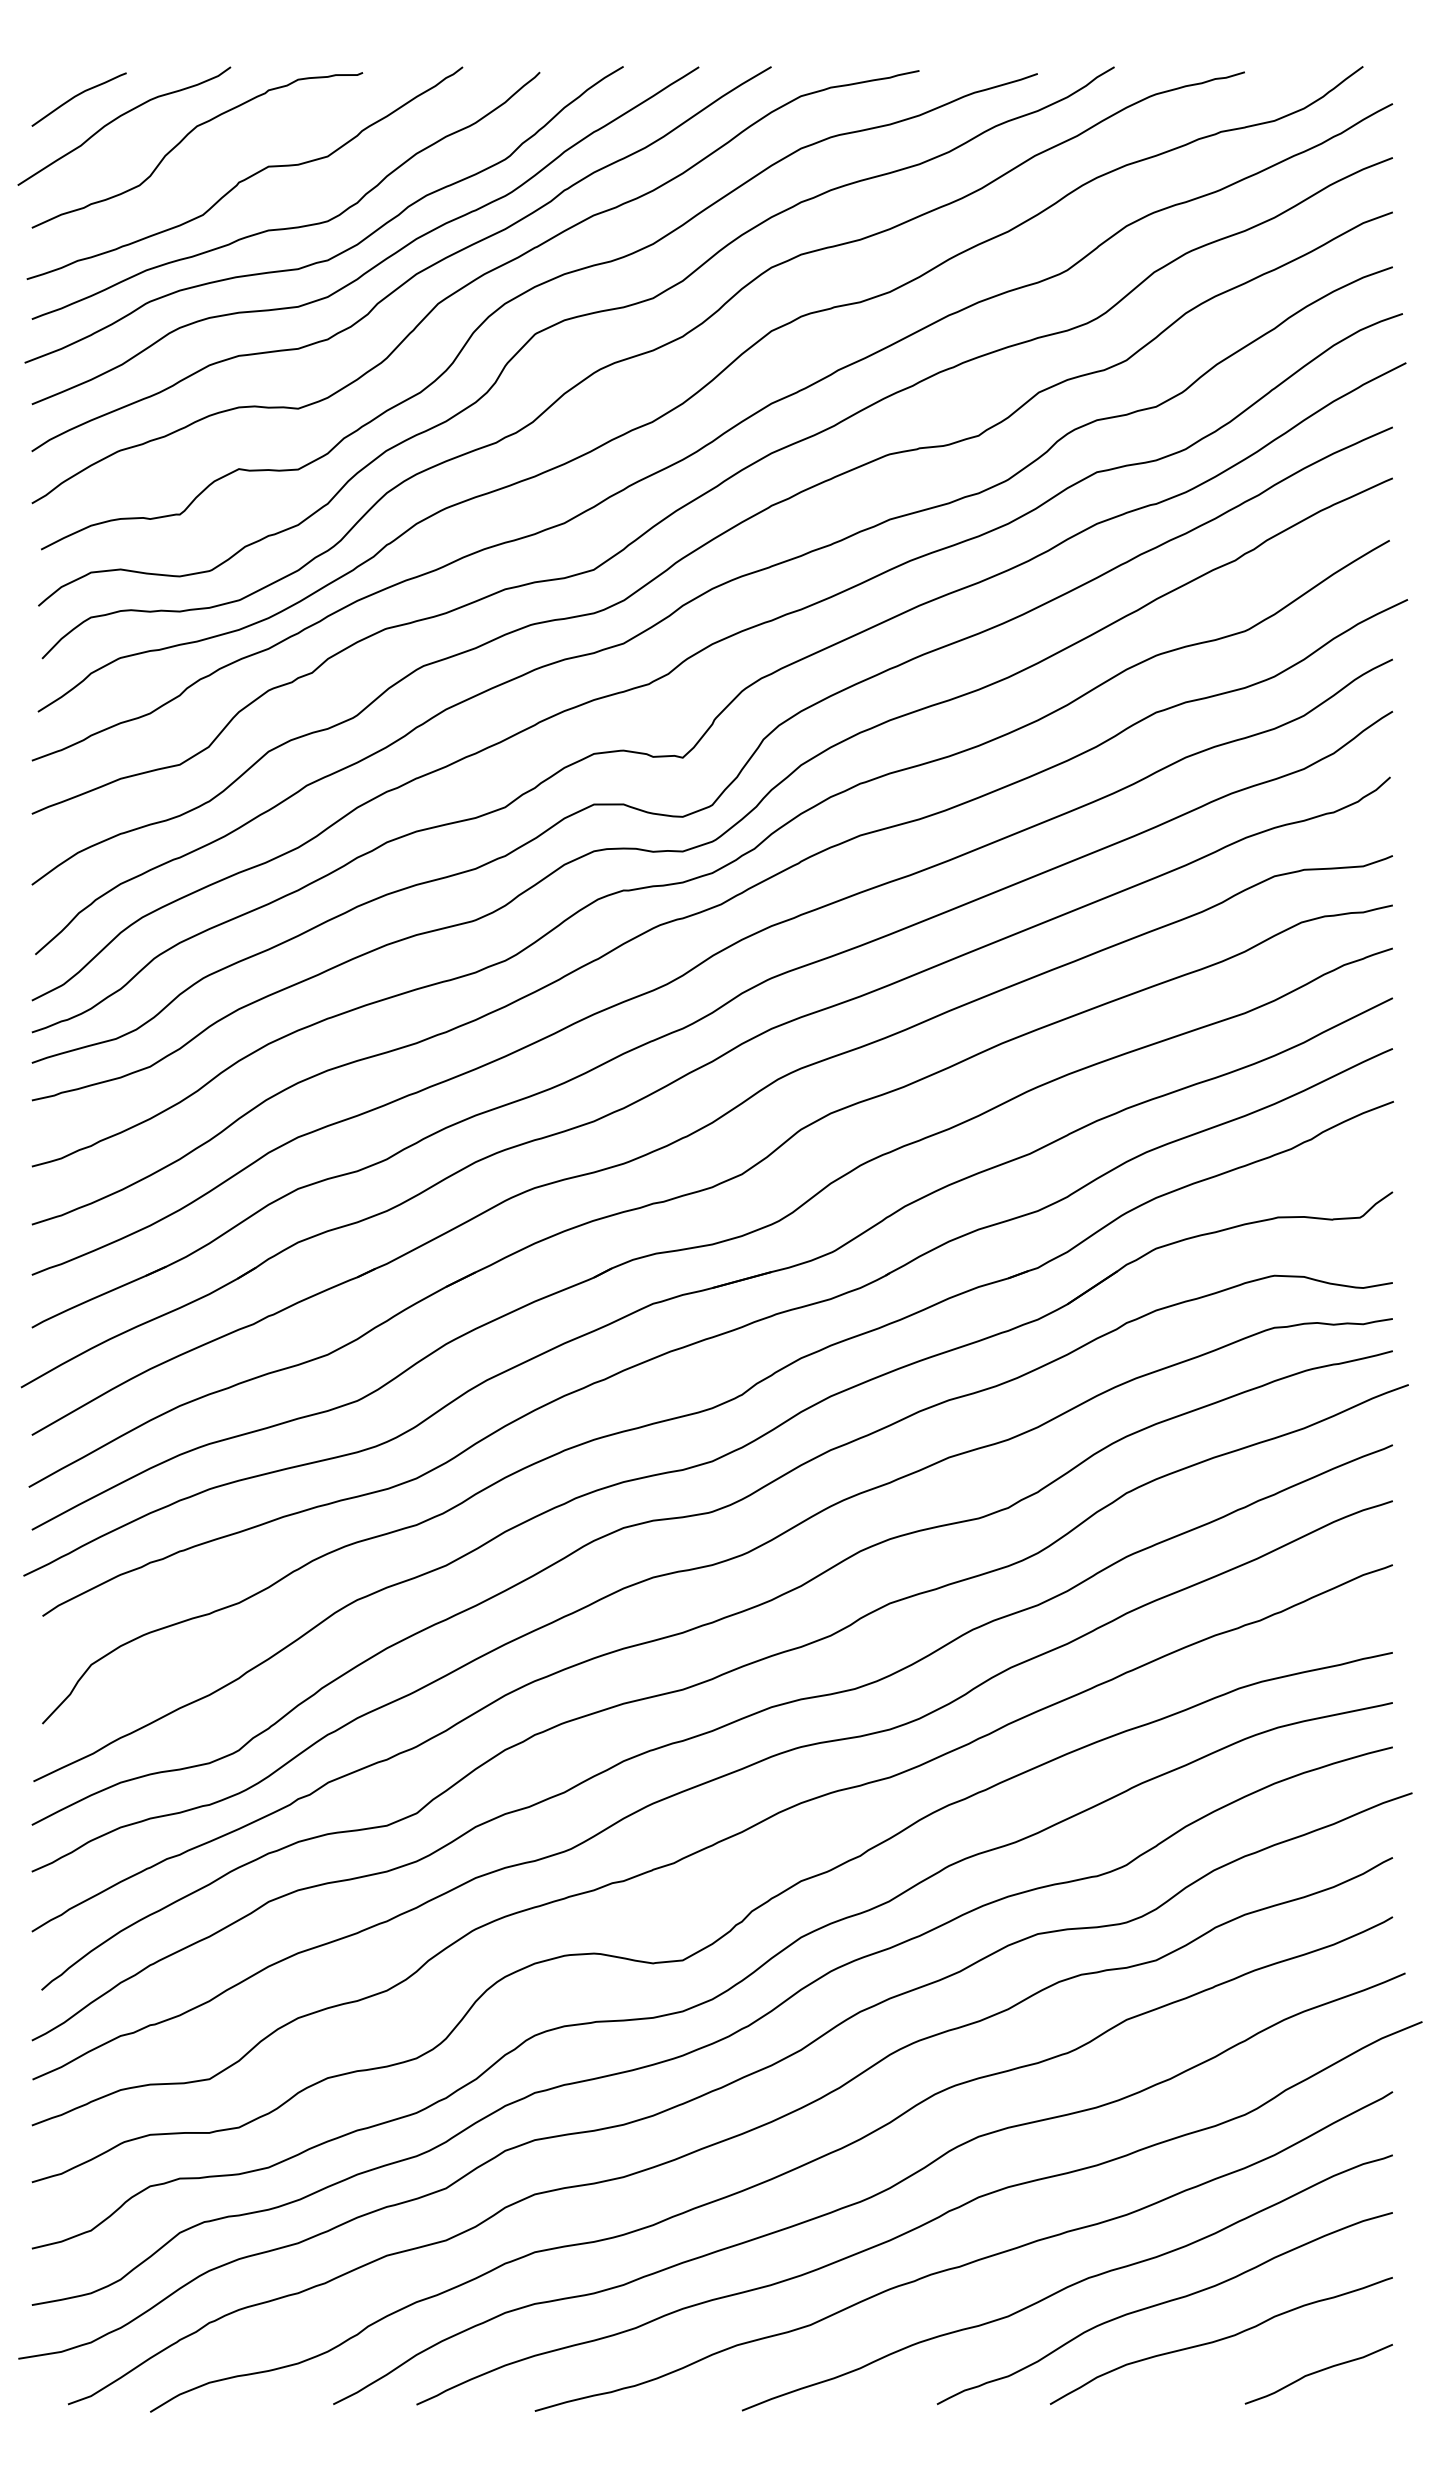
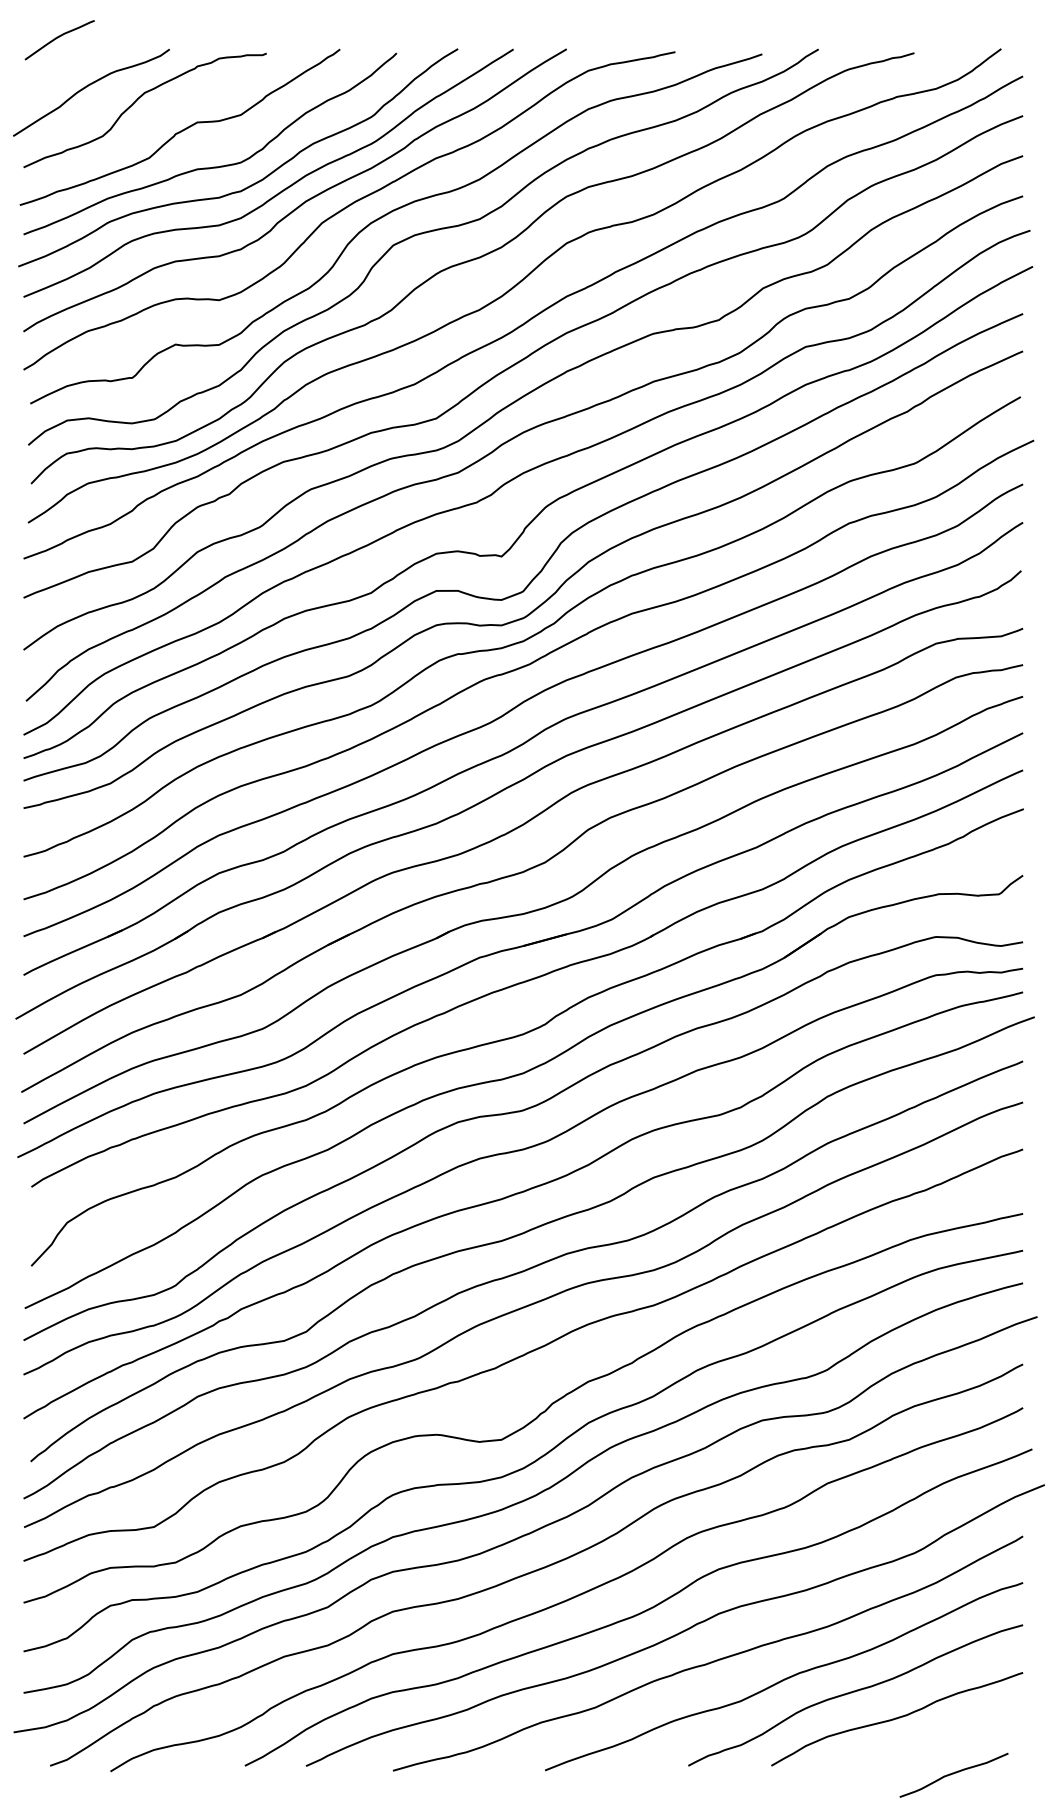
curve: (77, 96) -> (58, 37), moved
curve: (1318, 2372) -> (953, 1774), moved

